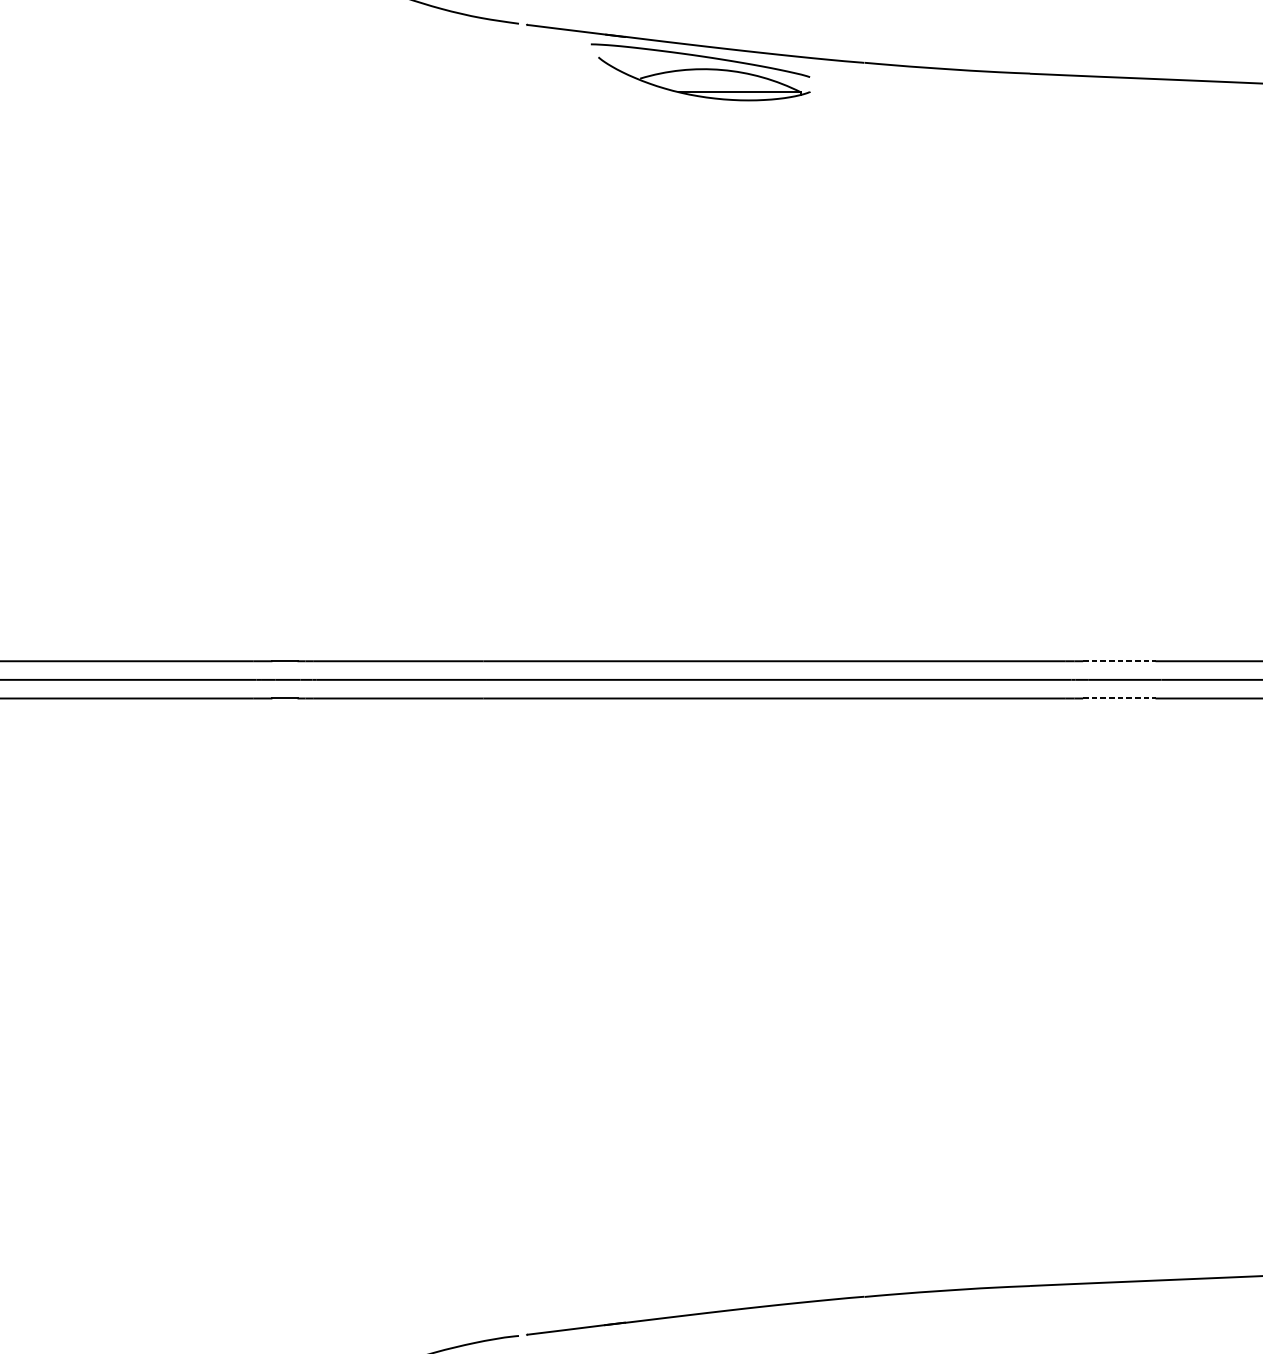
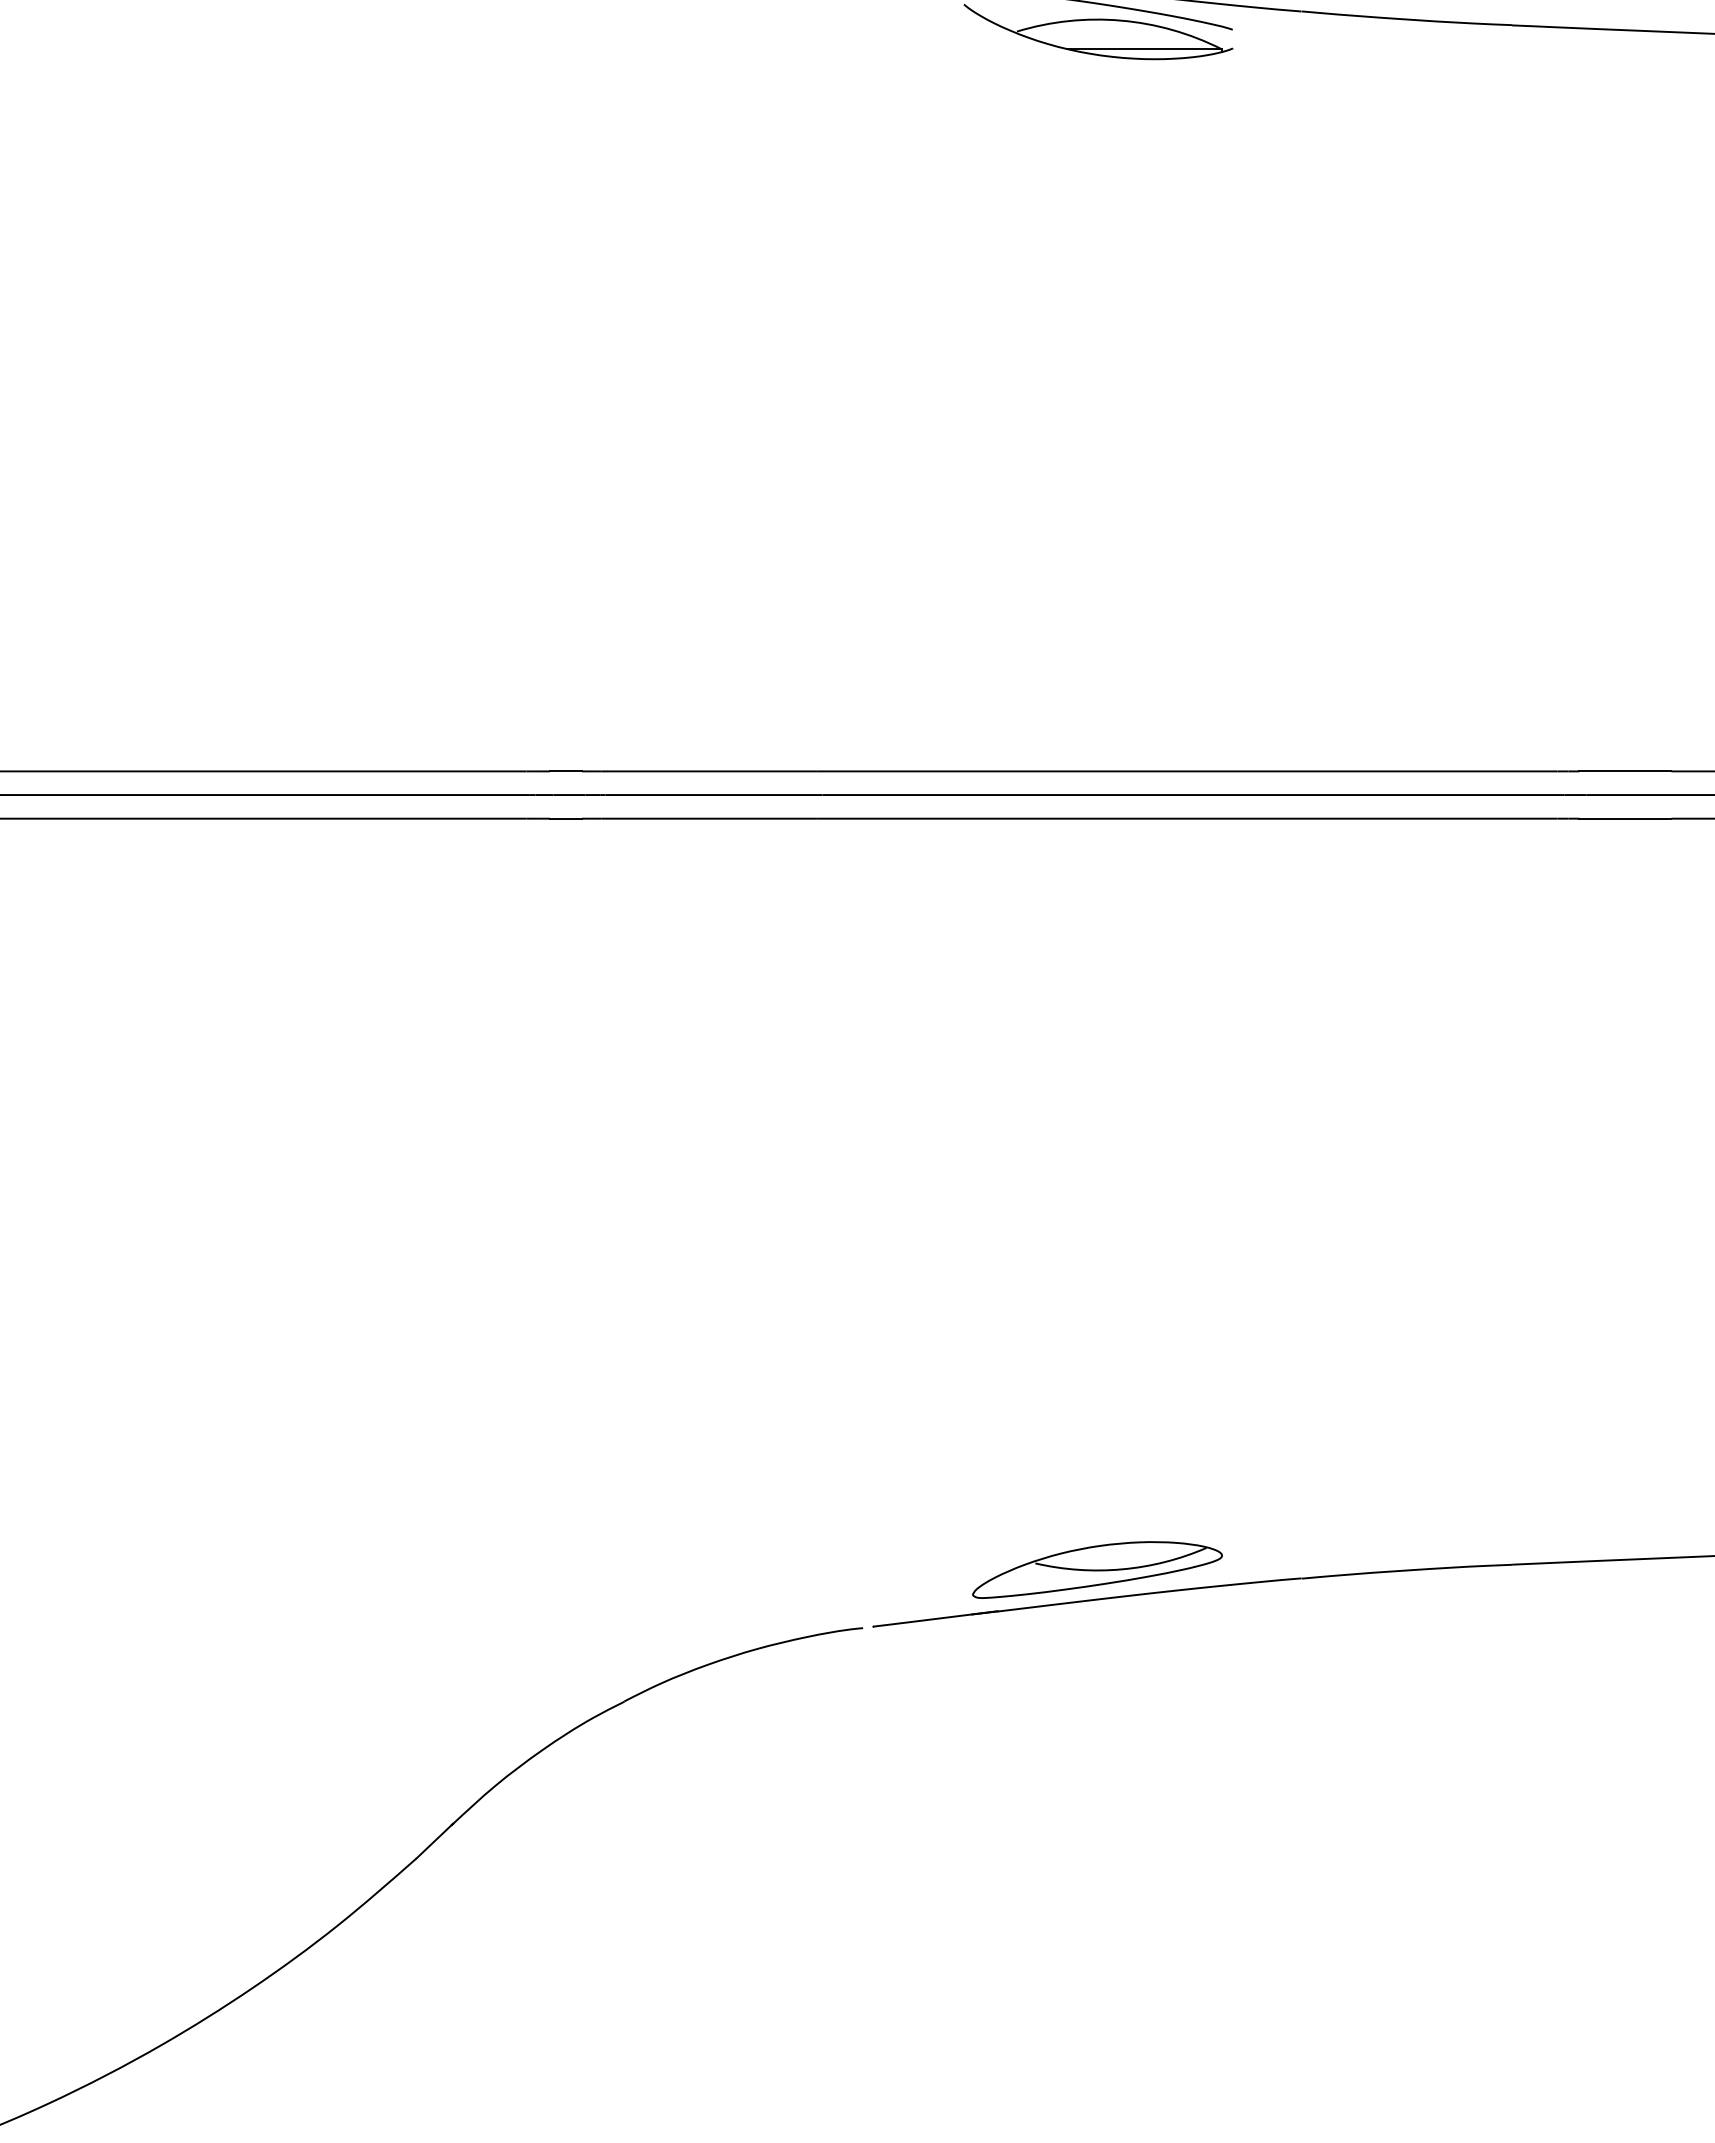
line: (1119, 661) -> (1625, 771), dashed -> solid
line: (1119, 698) -> (1625, 818), dashed -> solid
part: (703, 1289) -> (1097, 1569), added

